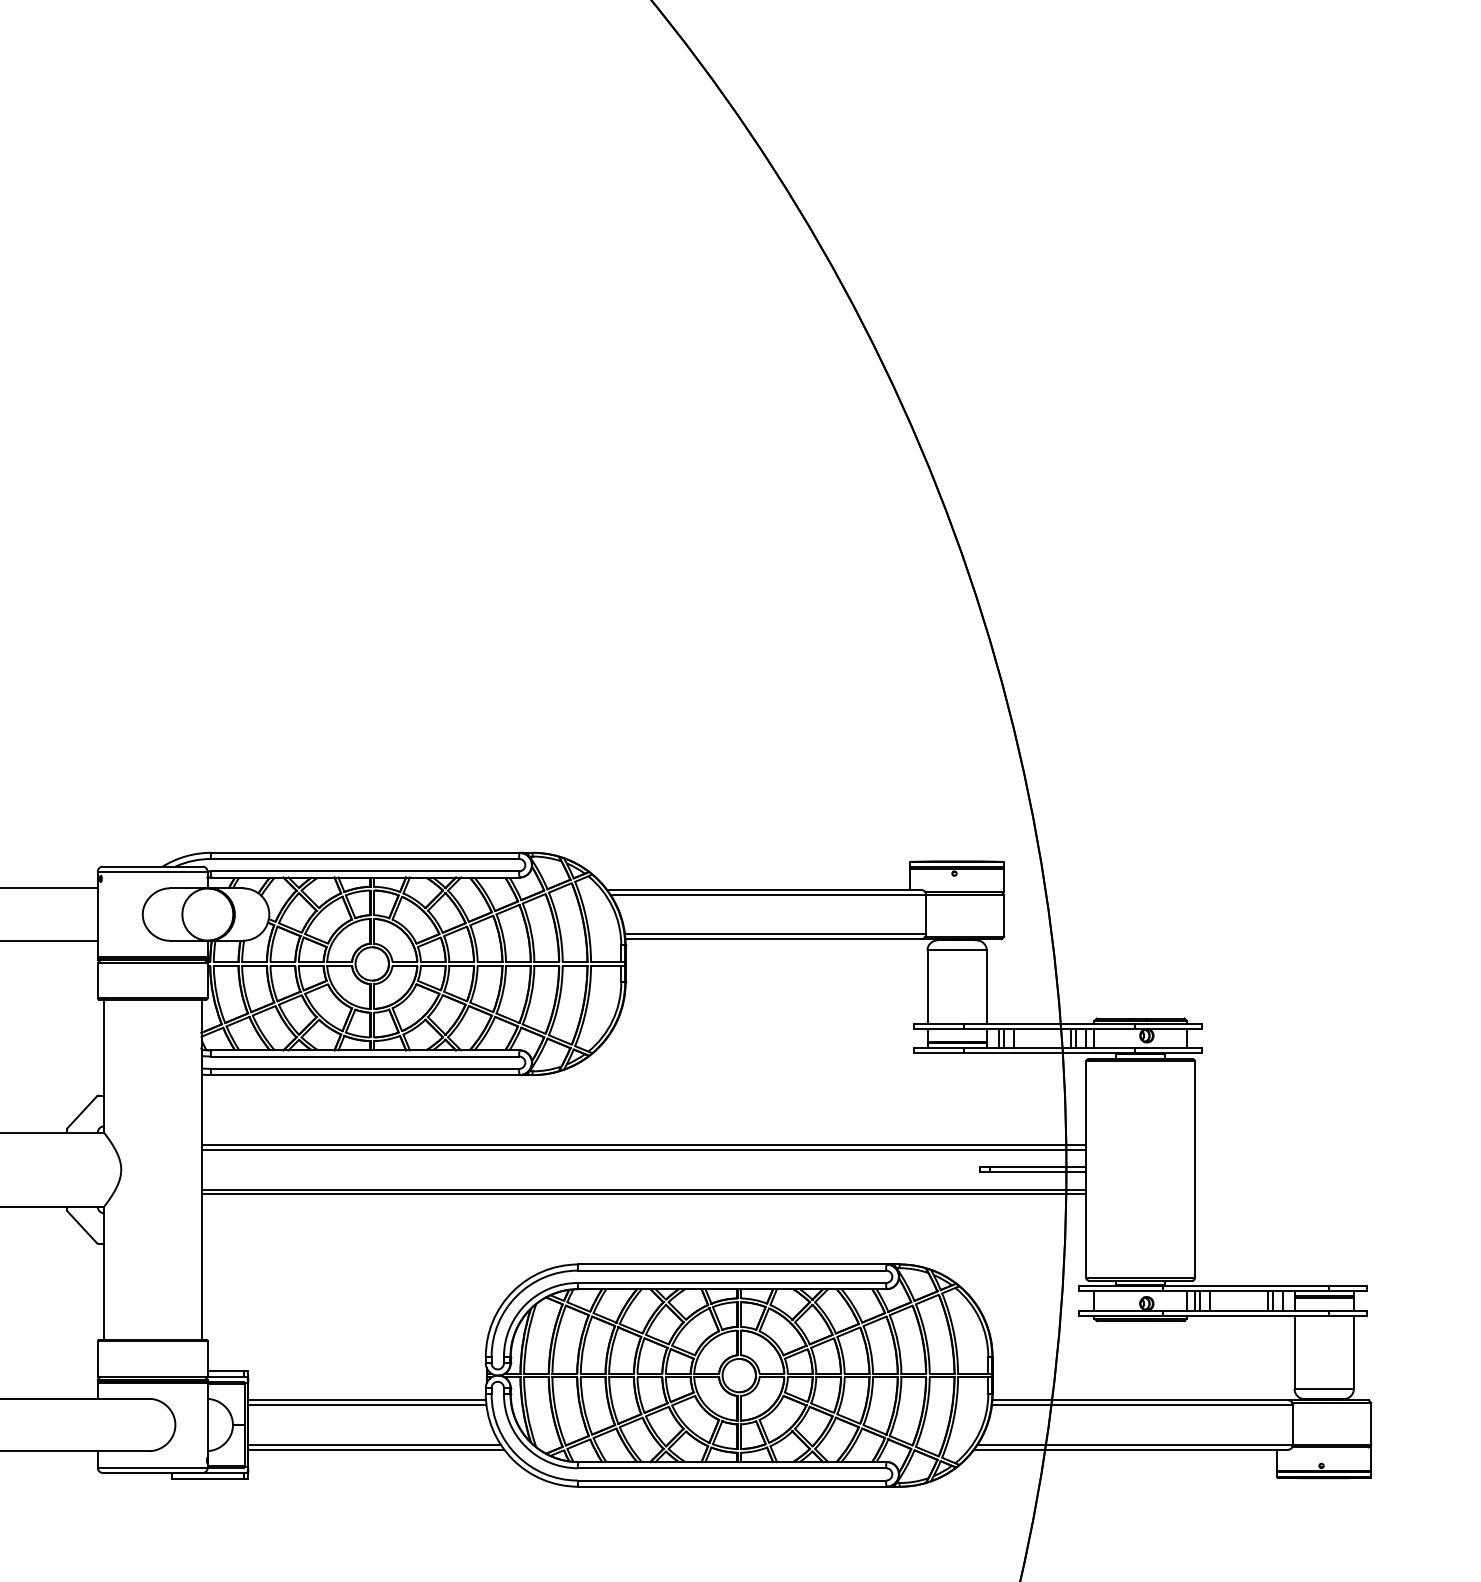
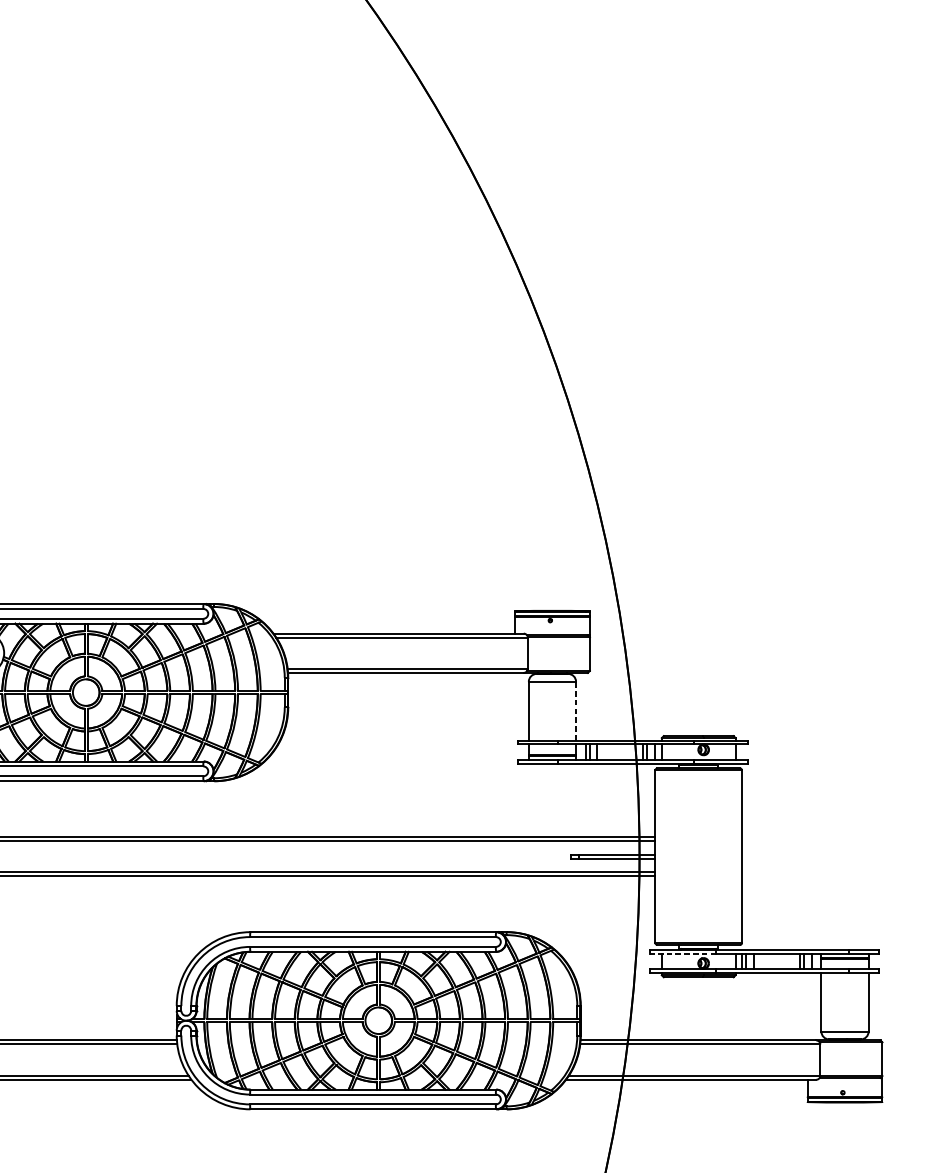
line: (986, 987) -> (575, 711), solid -> dashed
line: (1120, 1291) -> (682, 953), solid -> dashed

